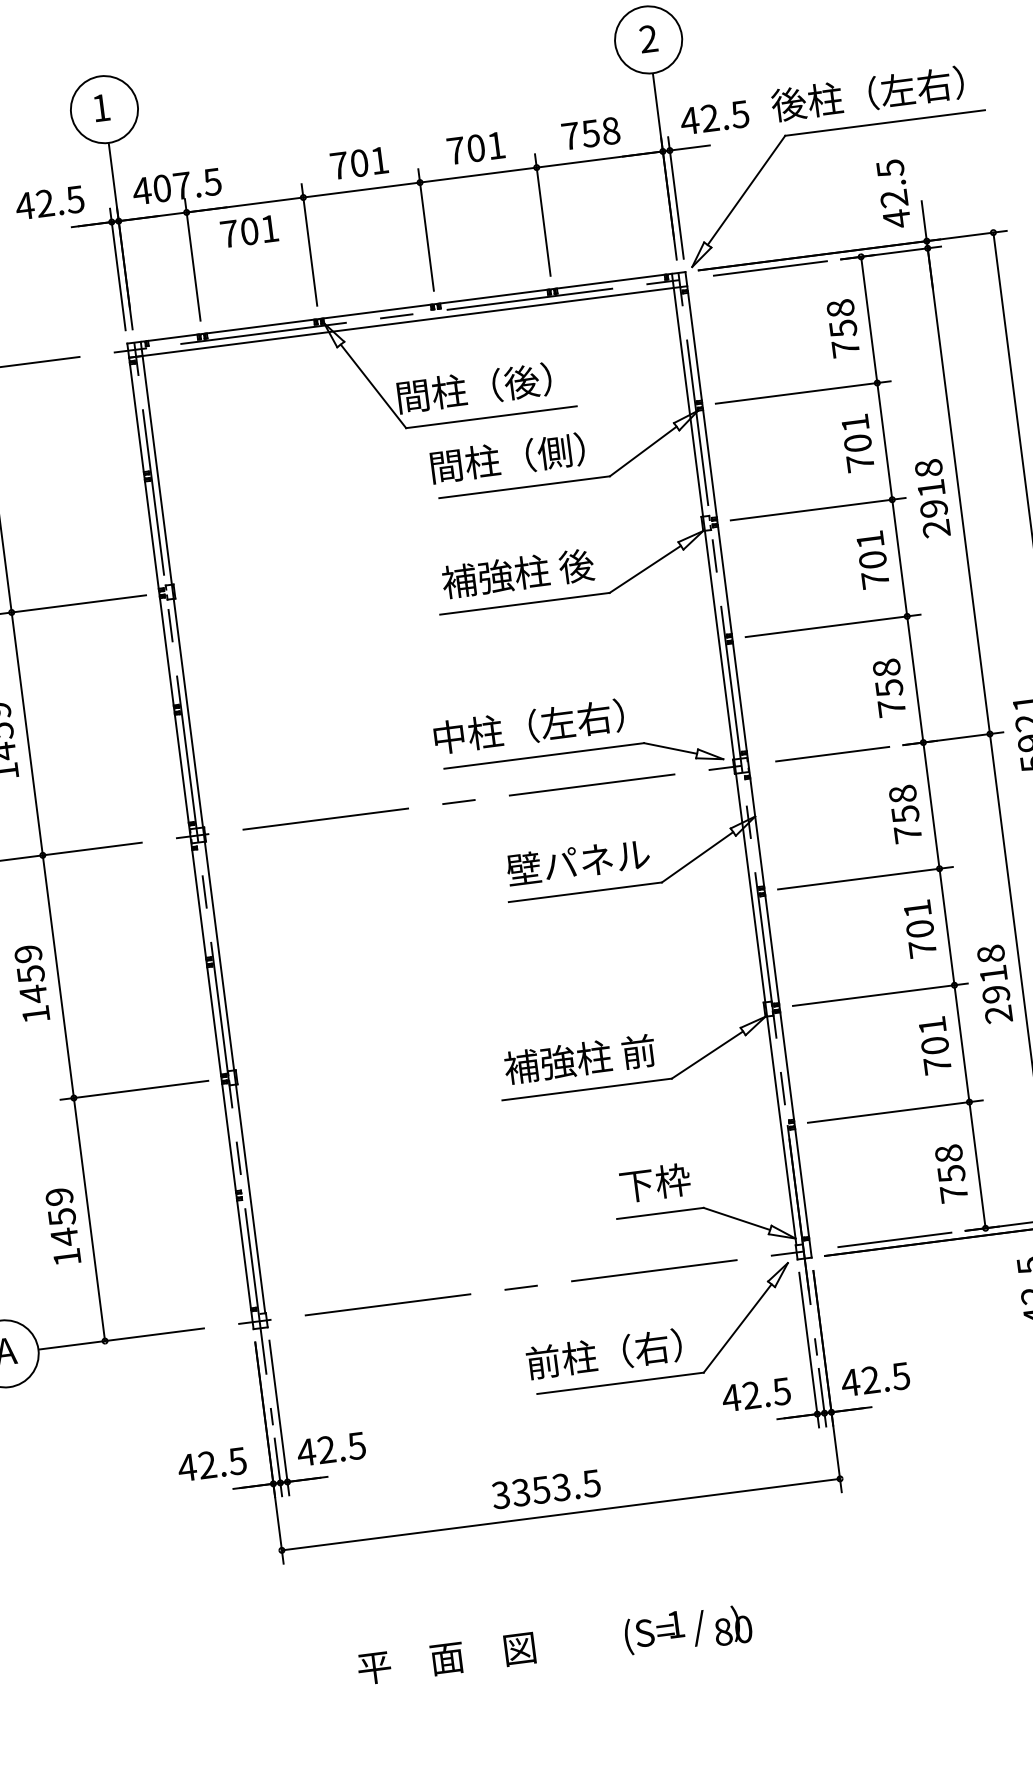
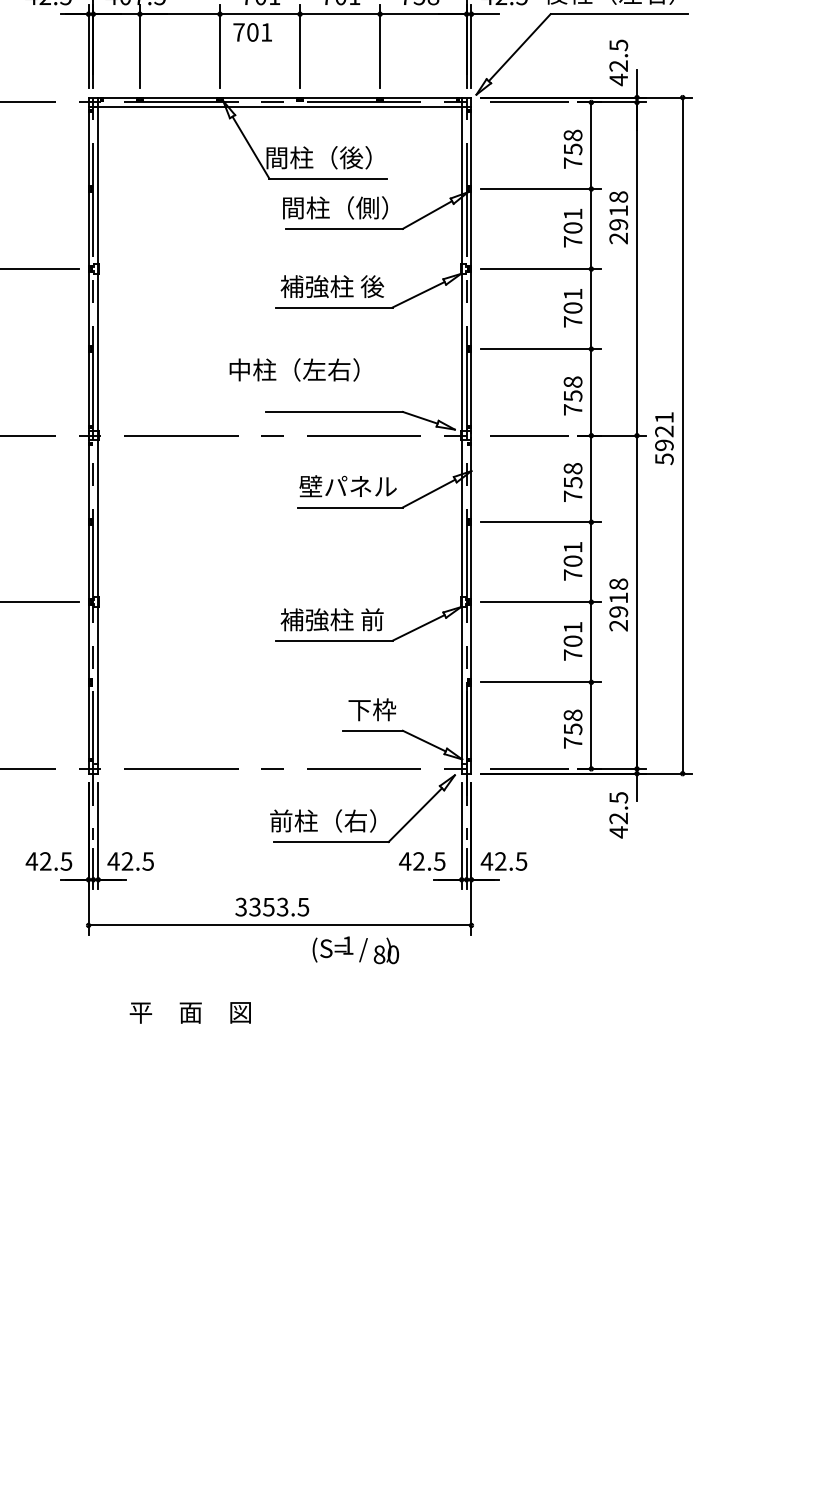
text: (249, 231) -> (252, 32), moved
text: (932, 498) -> (618, 217), moved
text: (528, 726) -> (294, 369), moved
text: (687, 1630) -> (355, 950), moved

